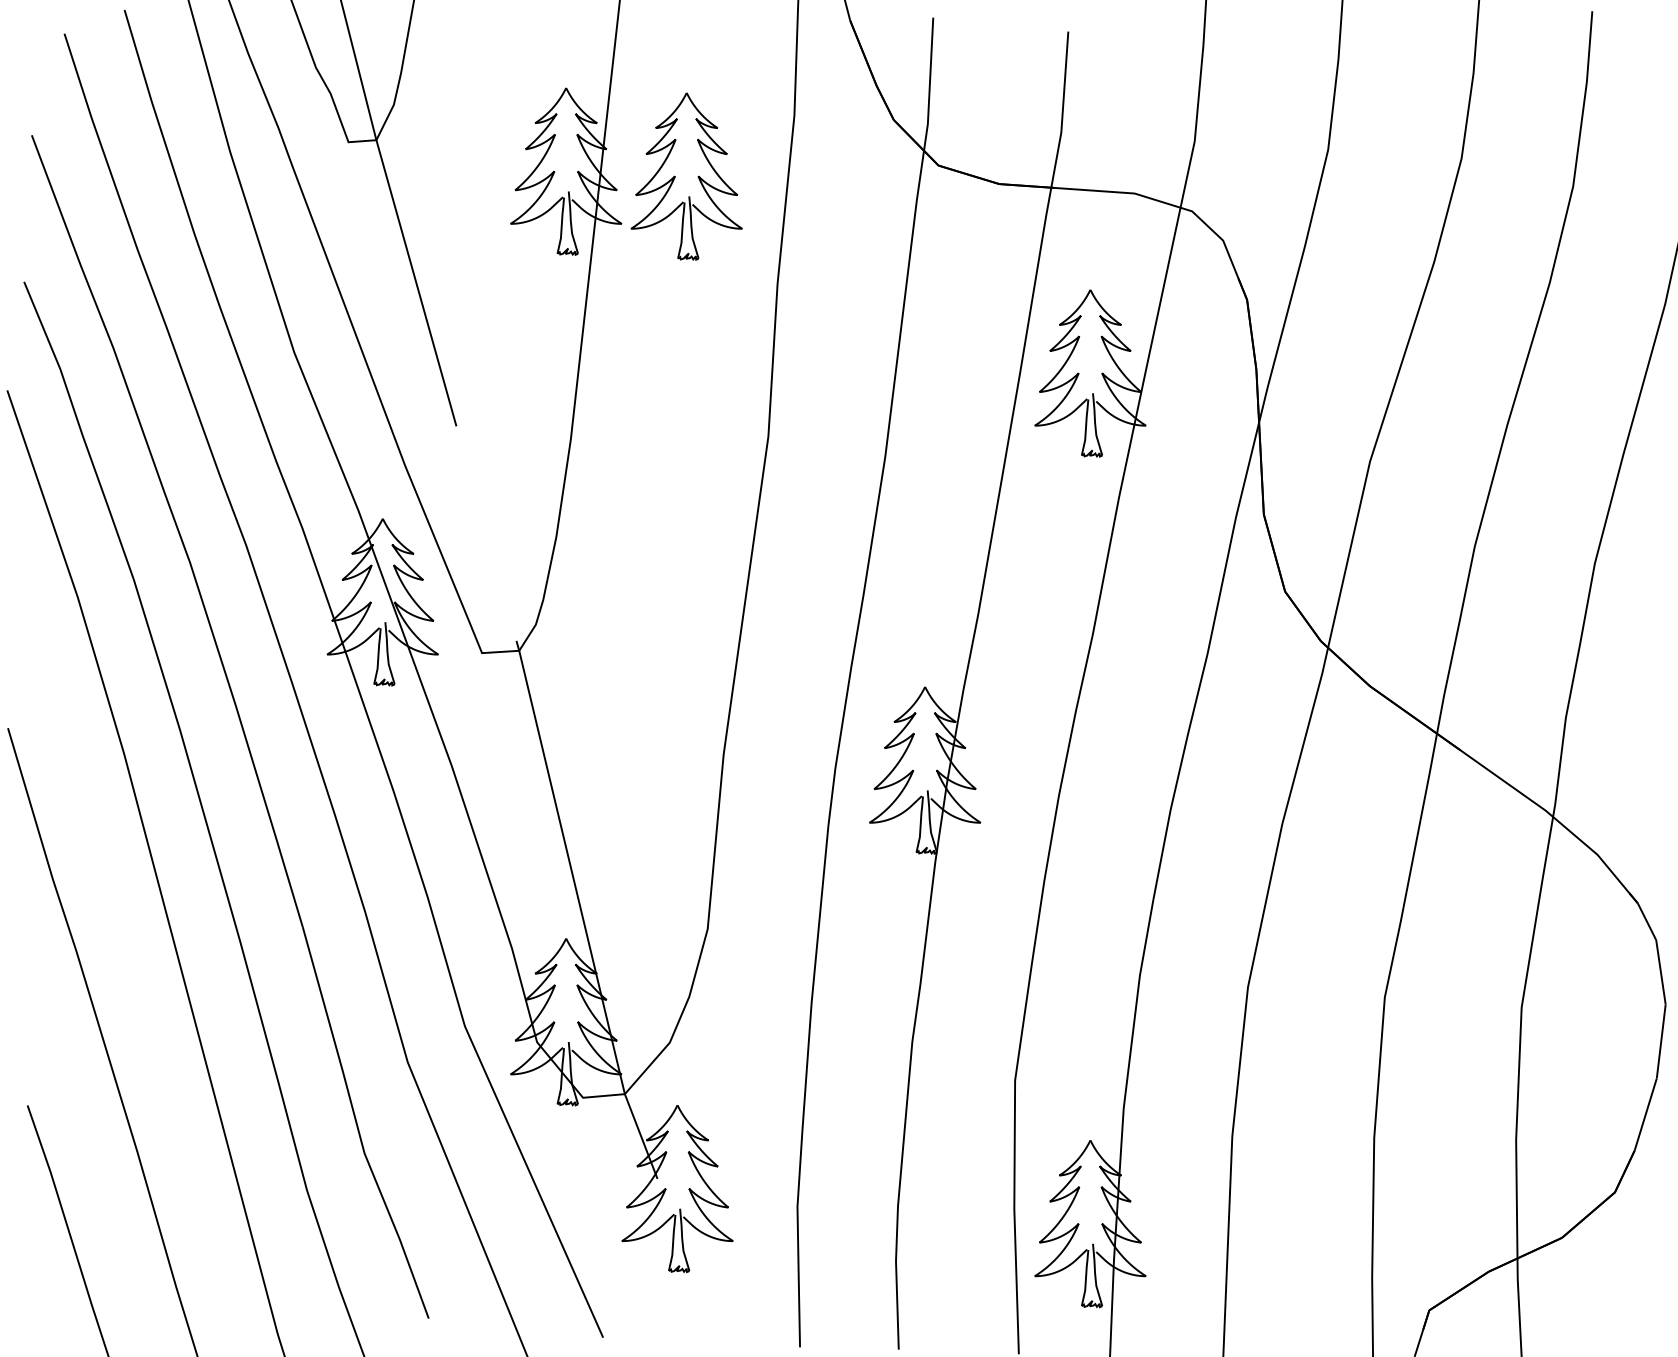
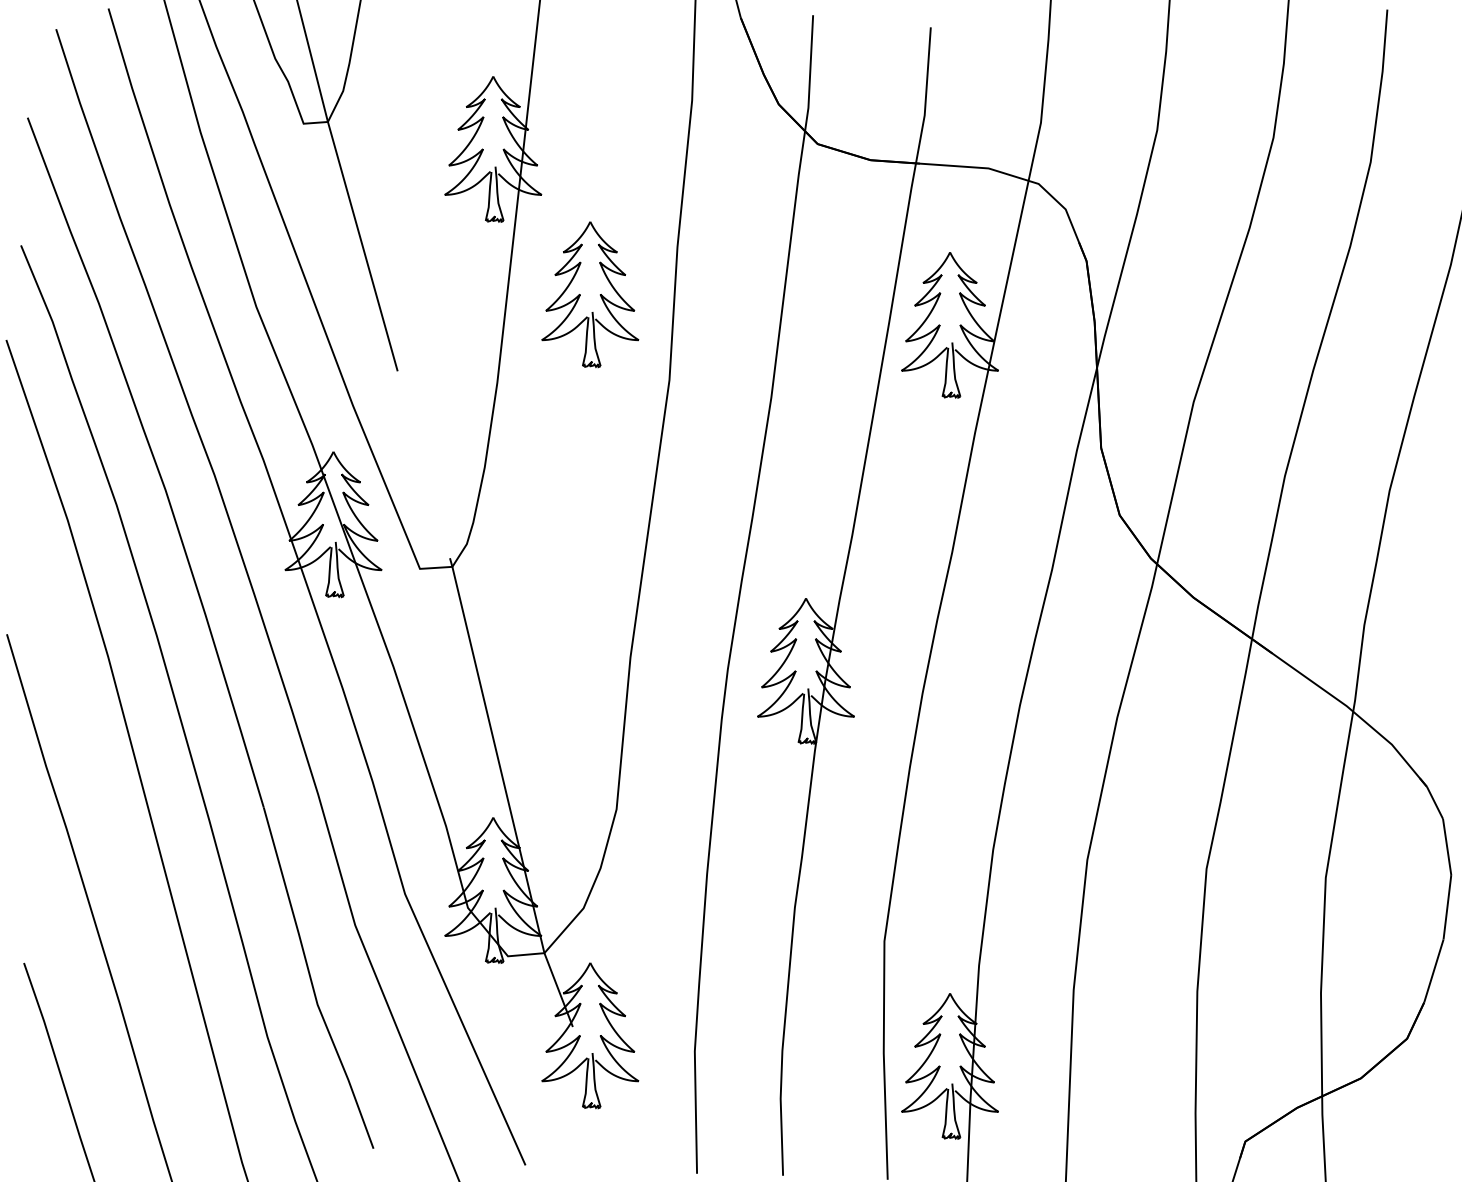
part: (686, 176) -> (590, 294), moved

